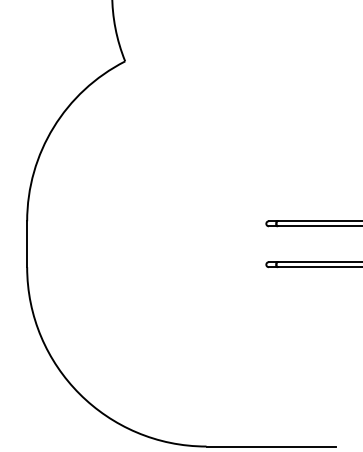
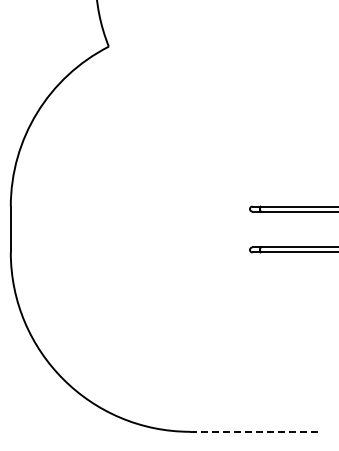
line: (271, 446) -> (255, 431), solid -> dashed

